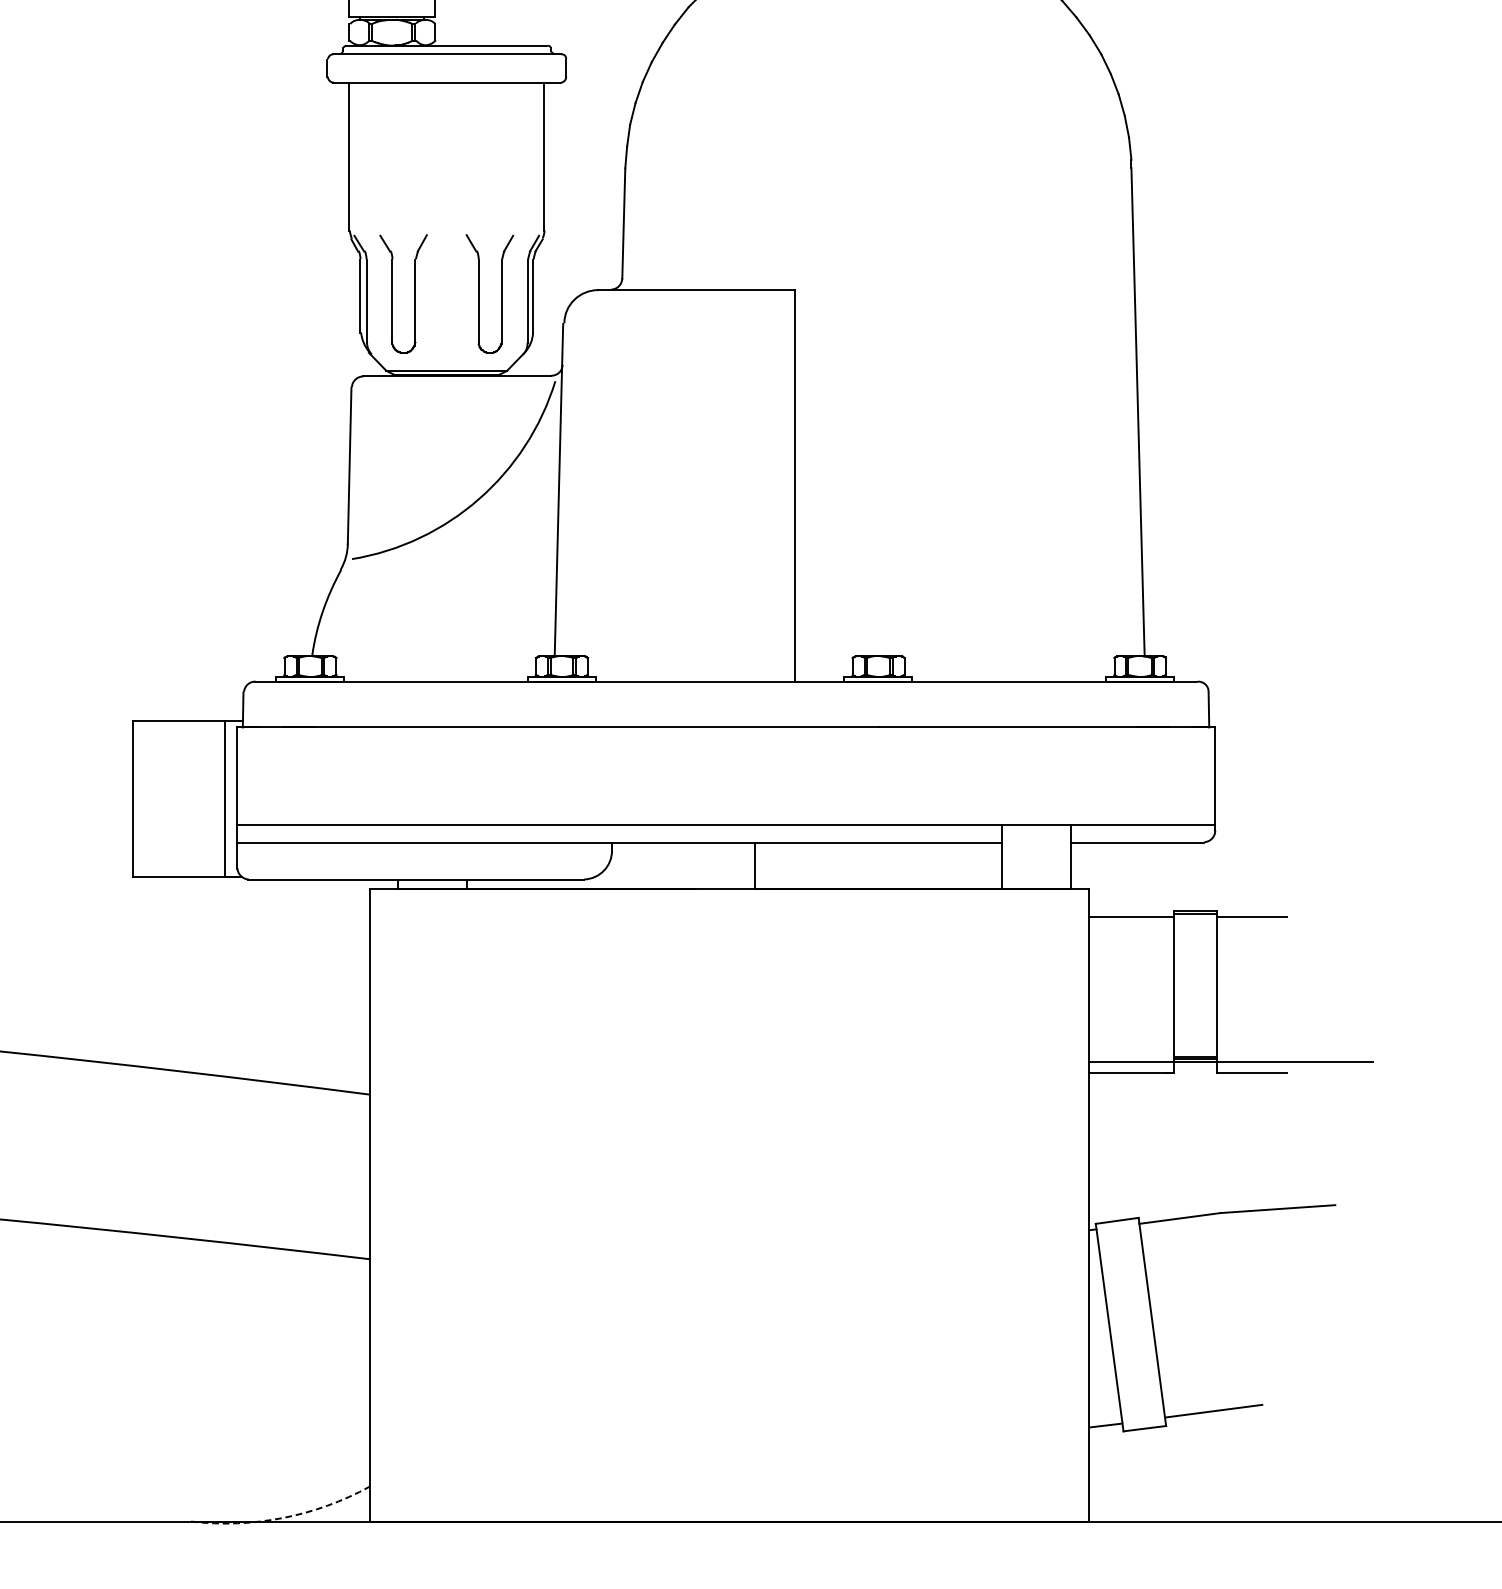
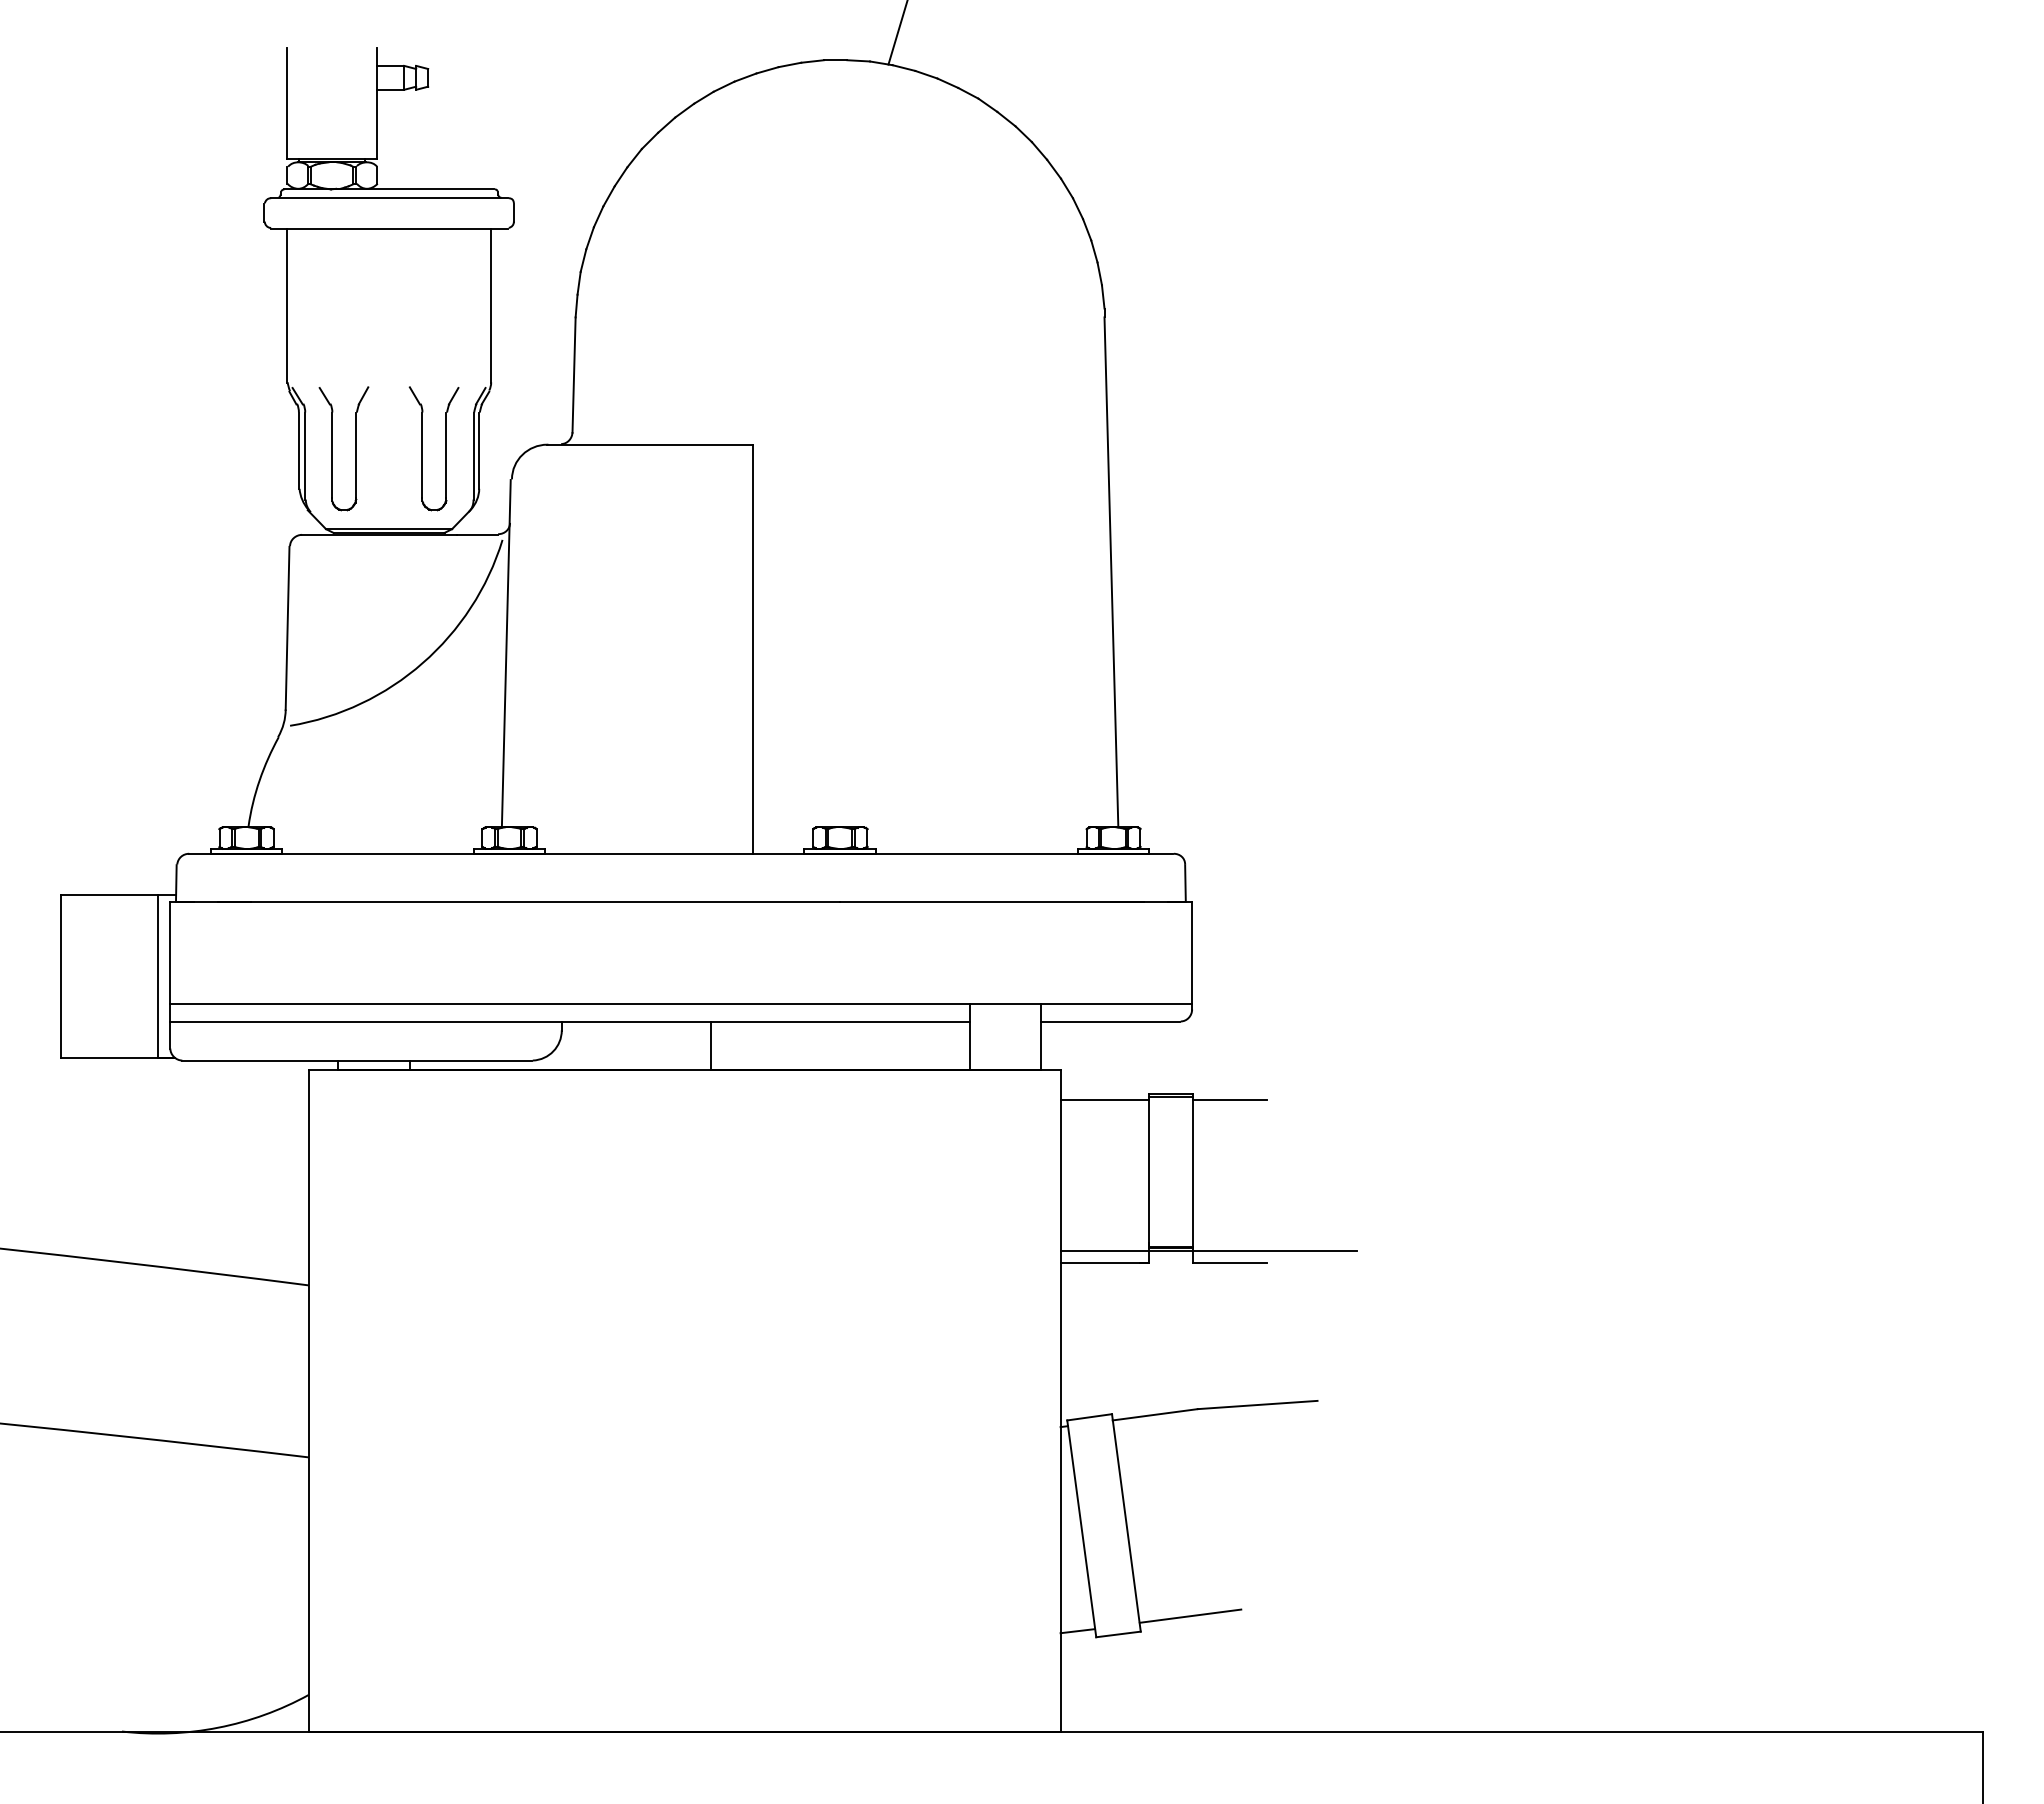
arc: (283, 1517) -> (218, 1727), dashed -> solid

